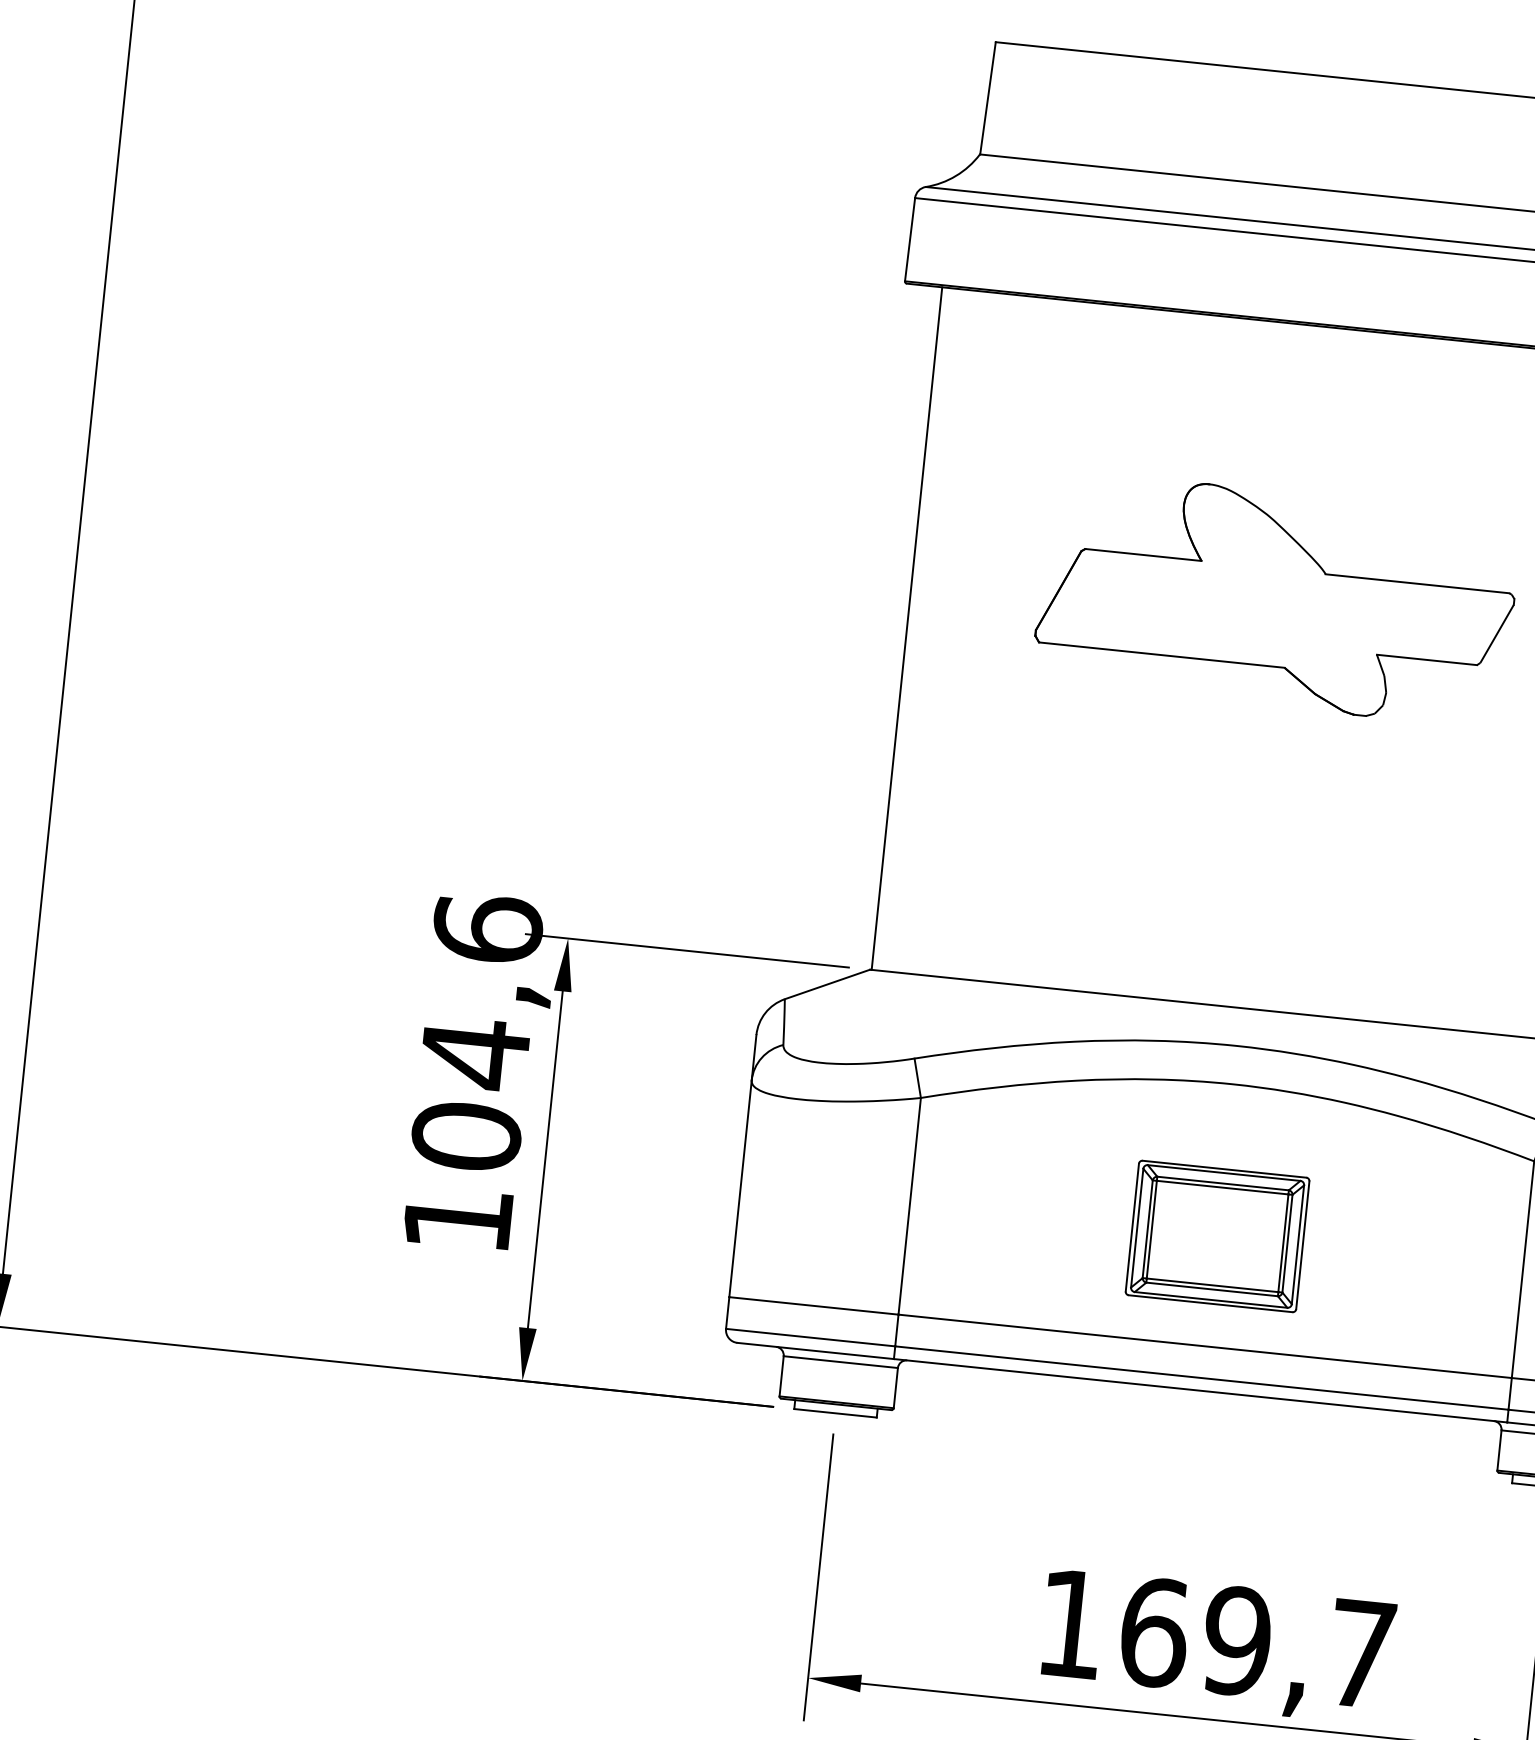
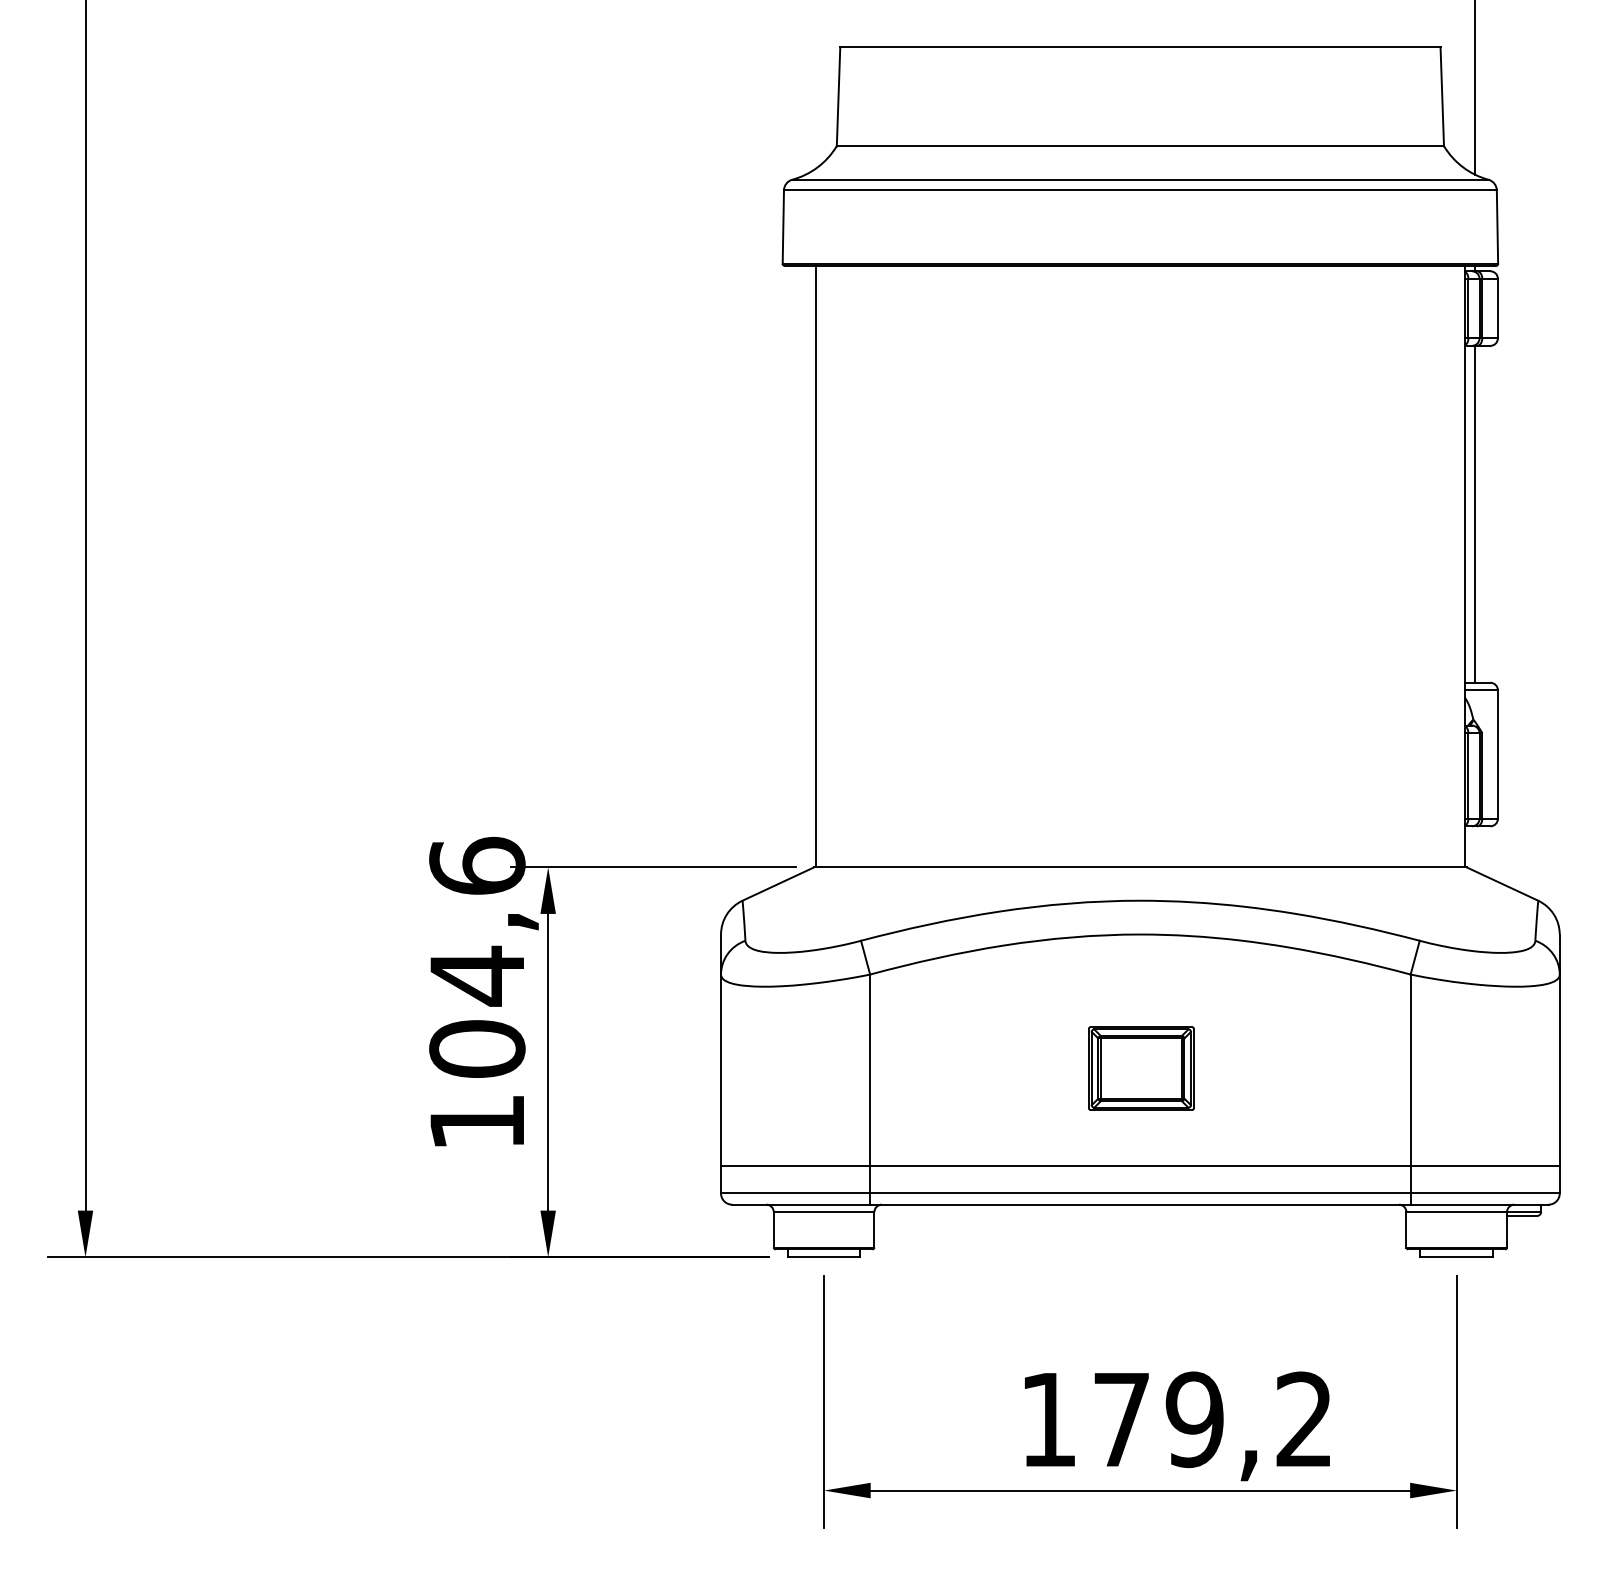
part: (1276, 599) -> (1135, 507), removed
part: (1217, 1236) -> (1141, 1068), size x0.7
text: (1257, 1642) -> (1212, 1419), 169,7 -> 179,2

